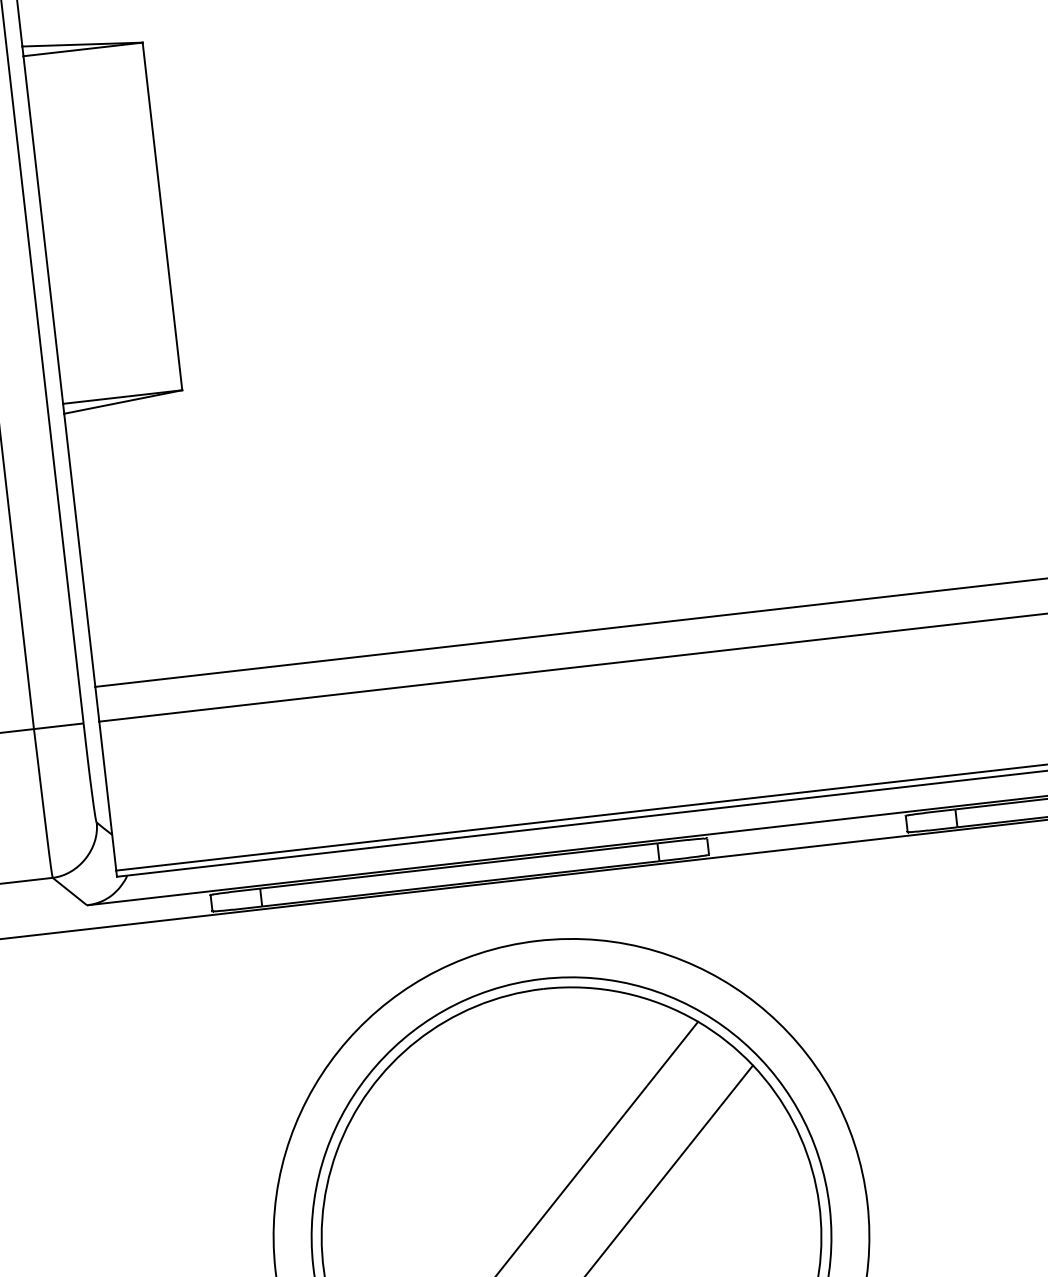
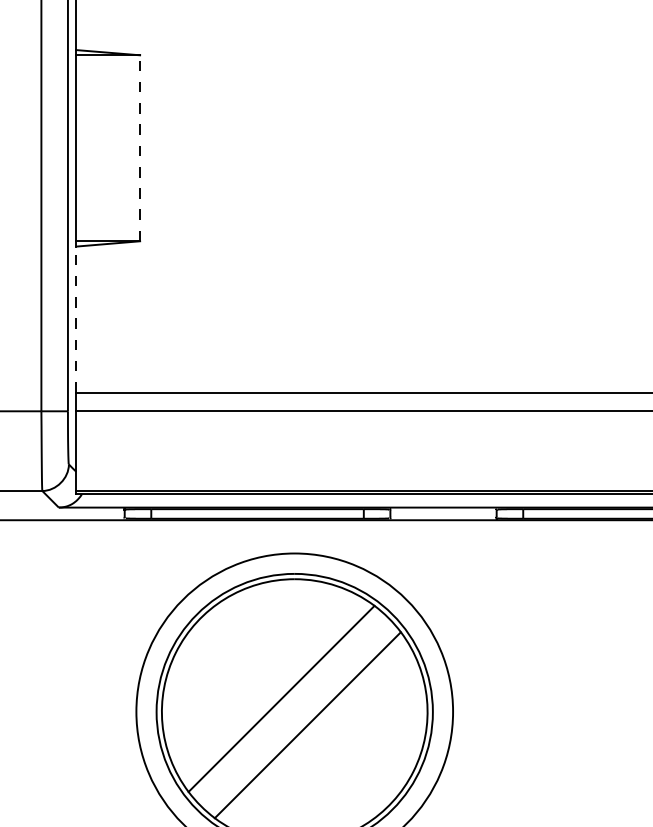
line: (163, 216) -> (140, 148), solid -> dashed
line: (80, 550) -> (76, 319), solid -> dashed

